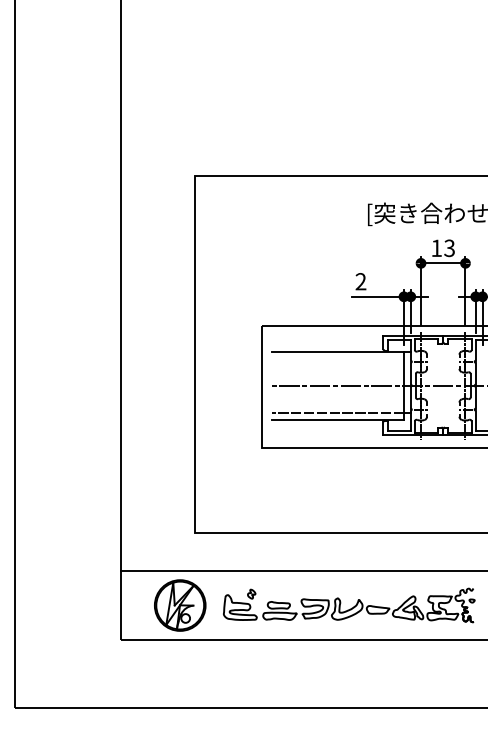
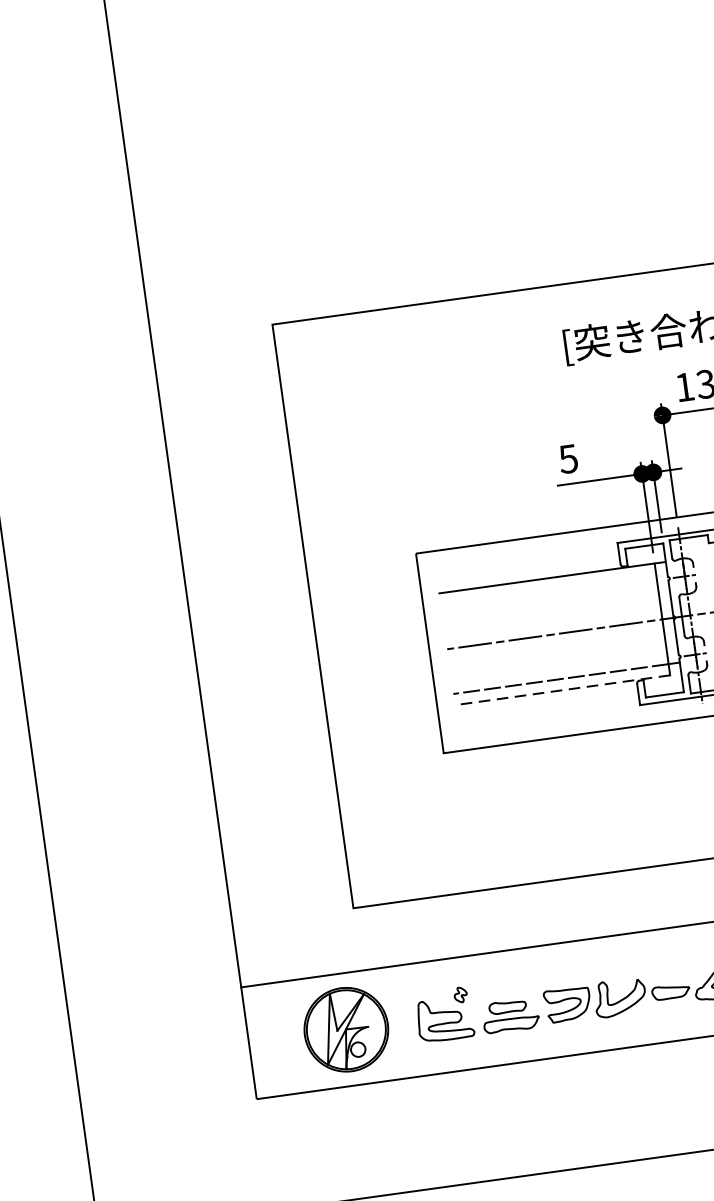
text: (360, 281) -> (567, 458), 2 -> 5
line: (338, 419) -> (563, 689), solid -> dashed

